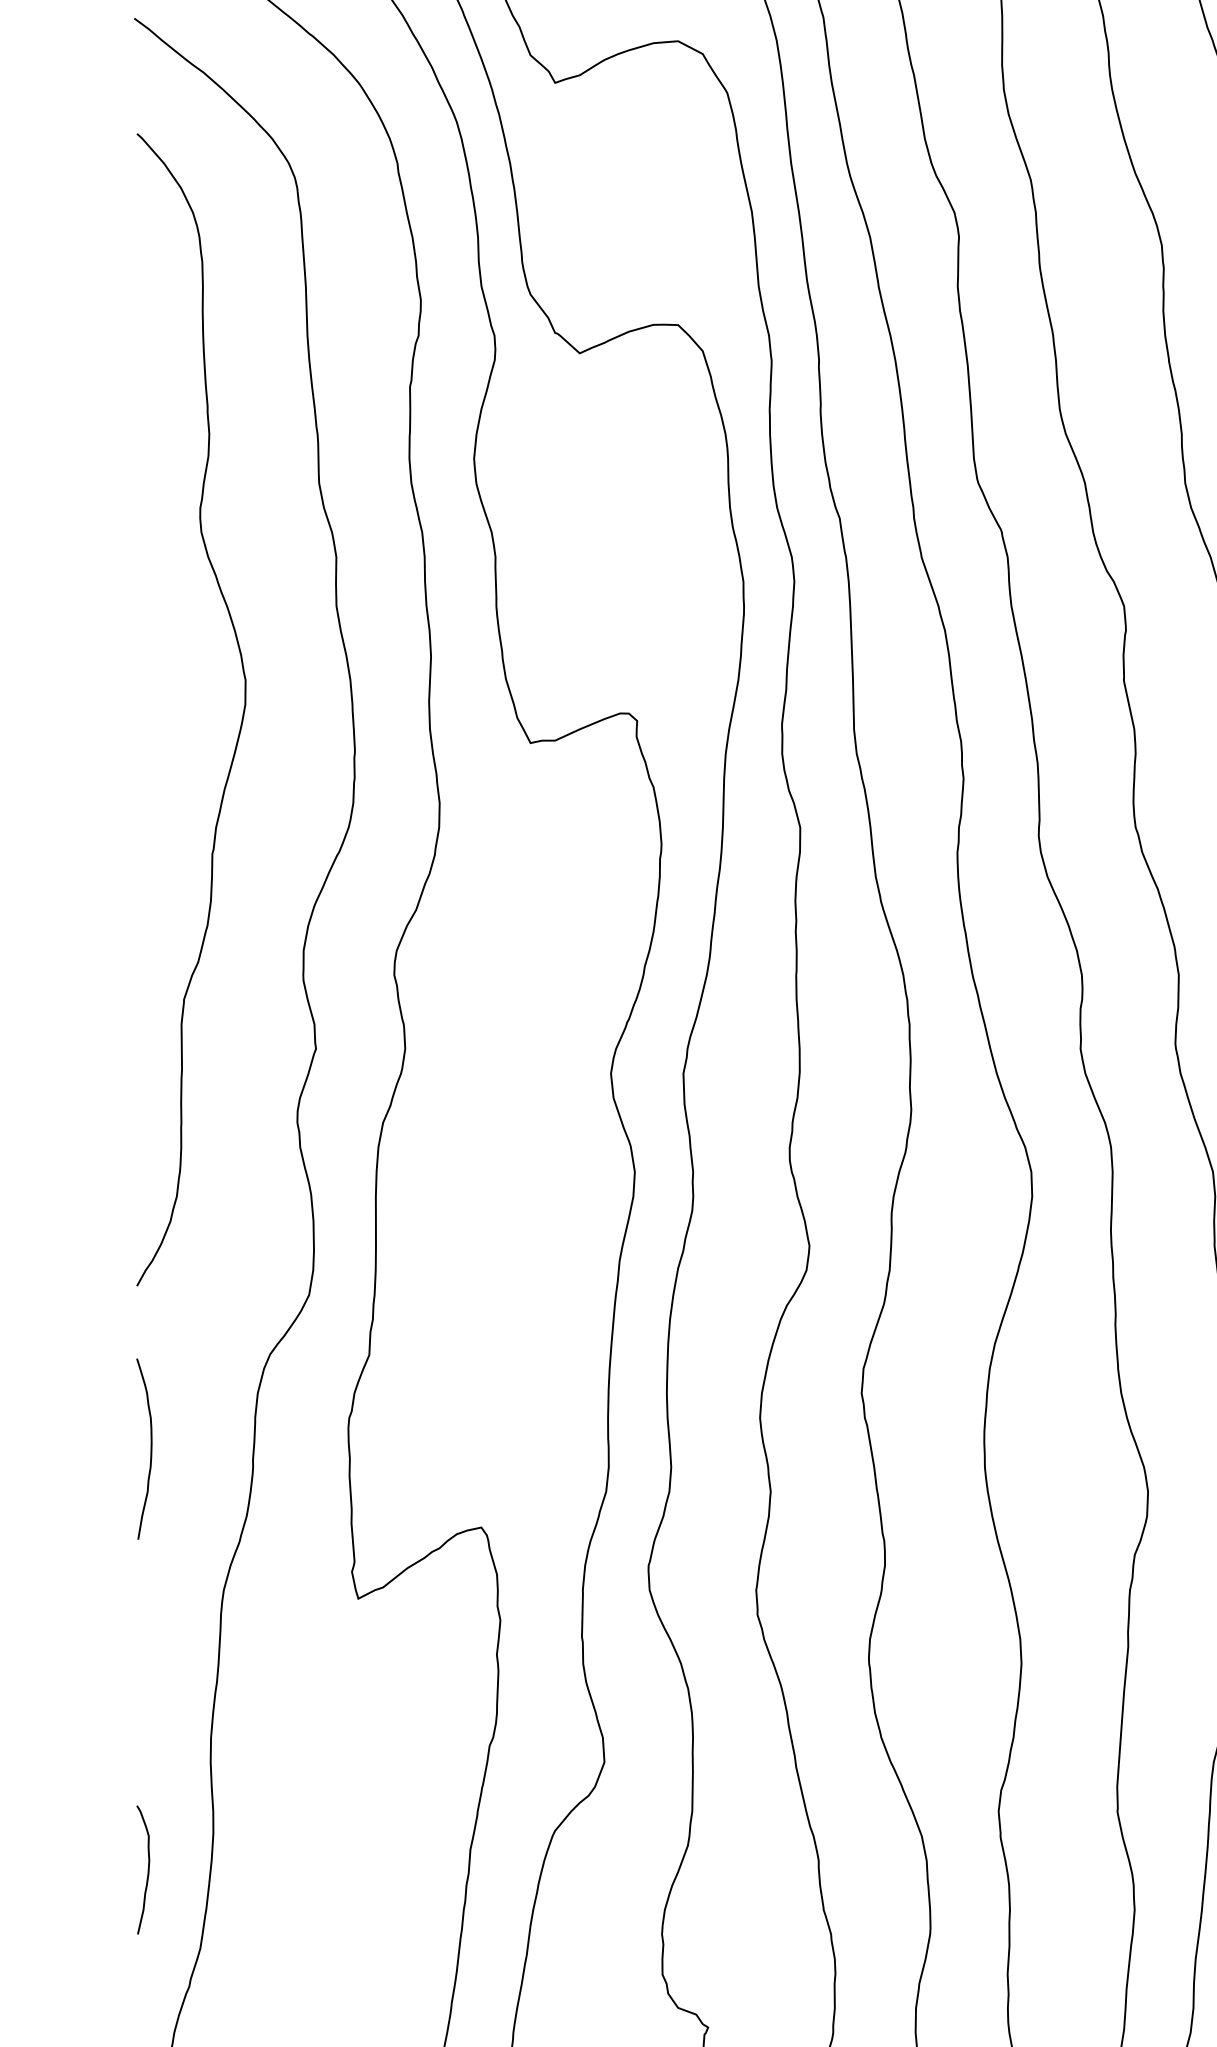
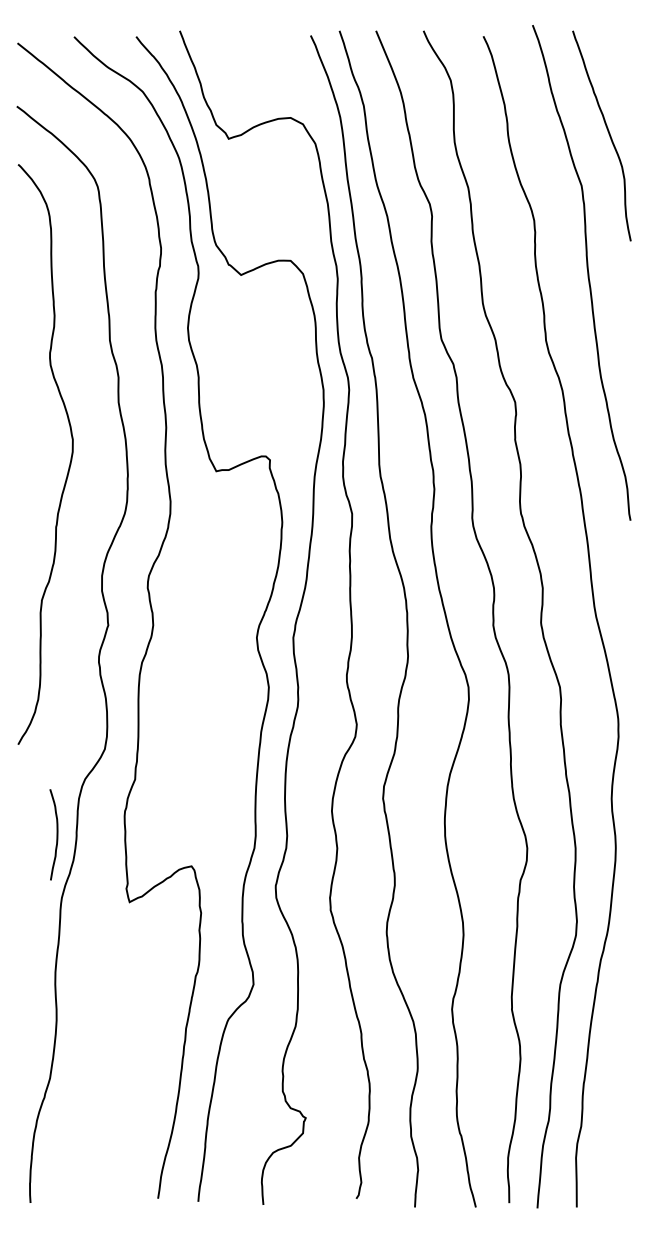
curve: (149, 1448) -> (56, 834), moved
curve: (147, 1869) -> (23, 1038), removed

